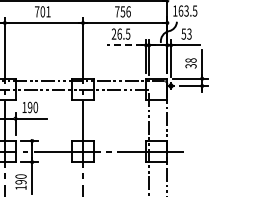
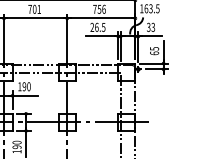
text: (183, 33) -> (148, 26), 53 -> 33
line: (124, 45) -> (100, 36), dashed -> solid
text: (190, 63) -> (154, 51), 38 -> 65

